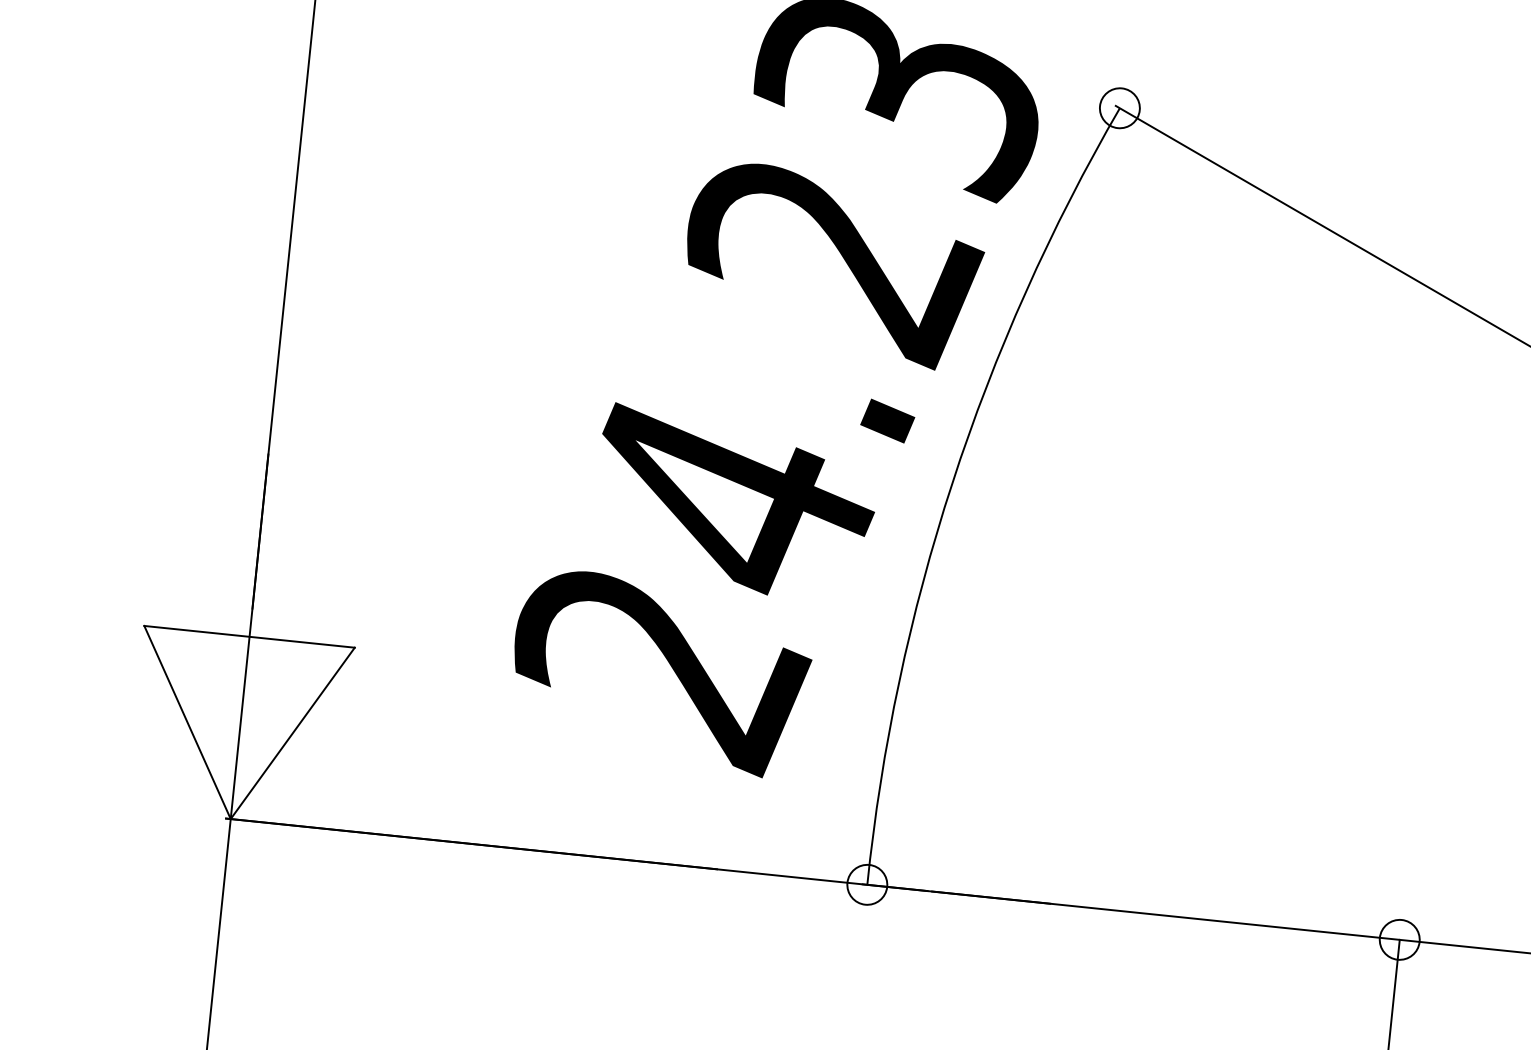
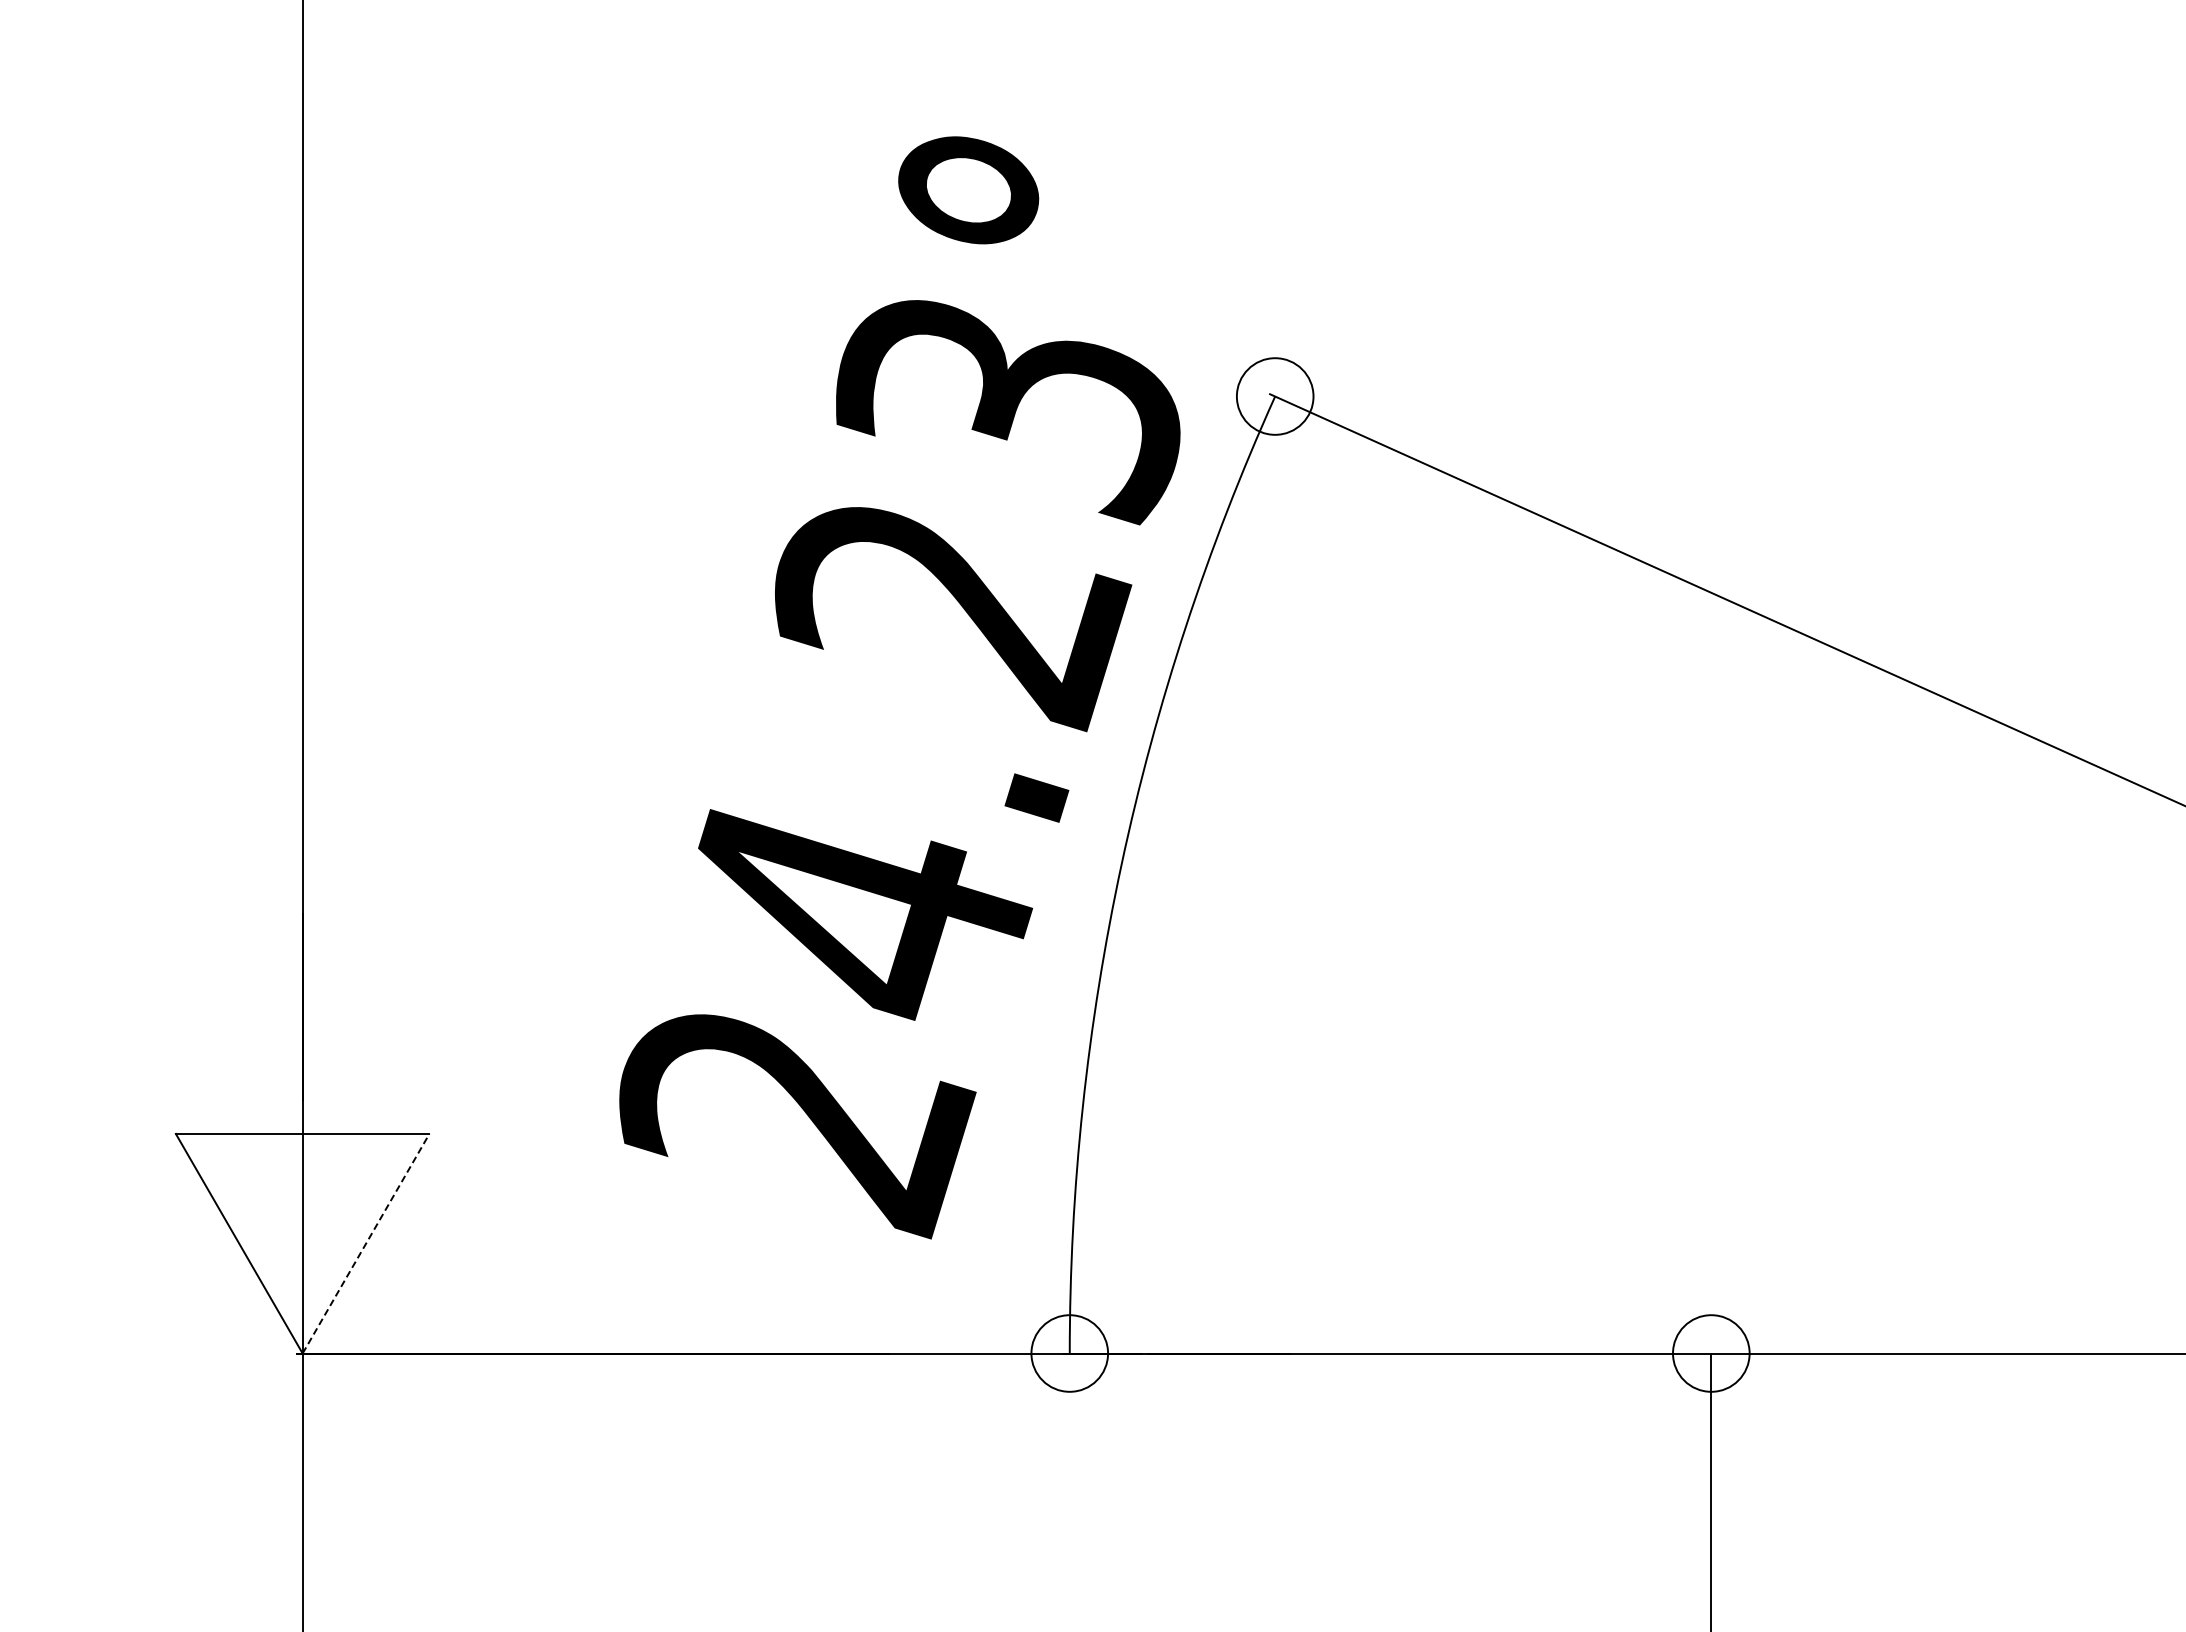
circle: (1120, 108) -> (1275, 396), size x1.6
line: (293, 733) -> (366, 1243), solid -> dashed
circle: (867, 884) -> (1069, 1353), size x1.6
circle: (1399, 939) -> (1711, 1353), size x1.6

